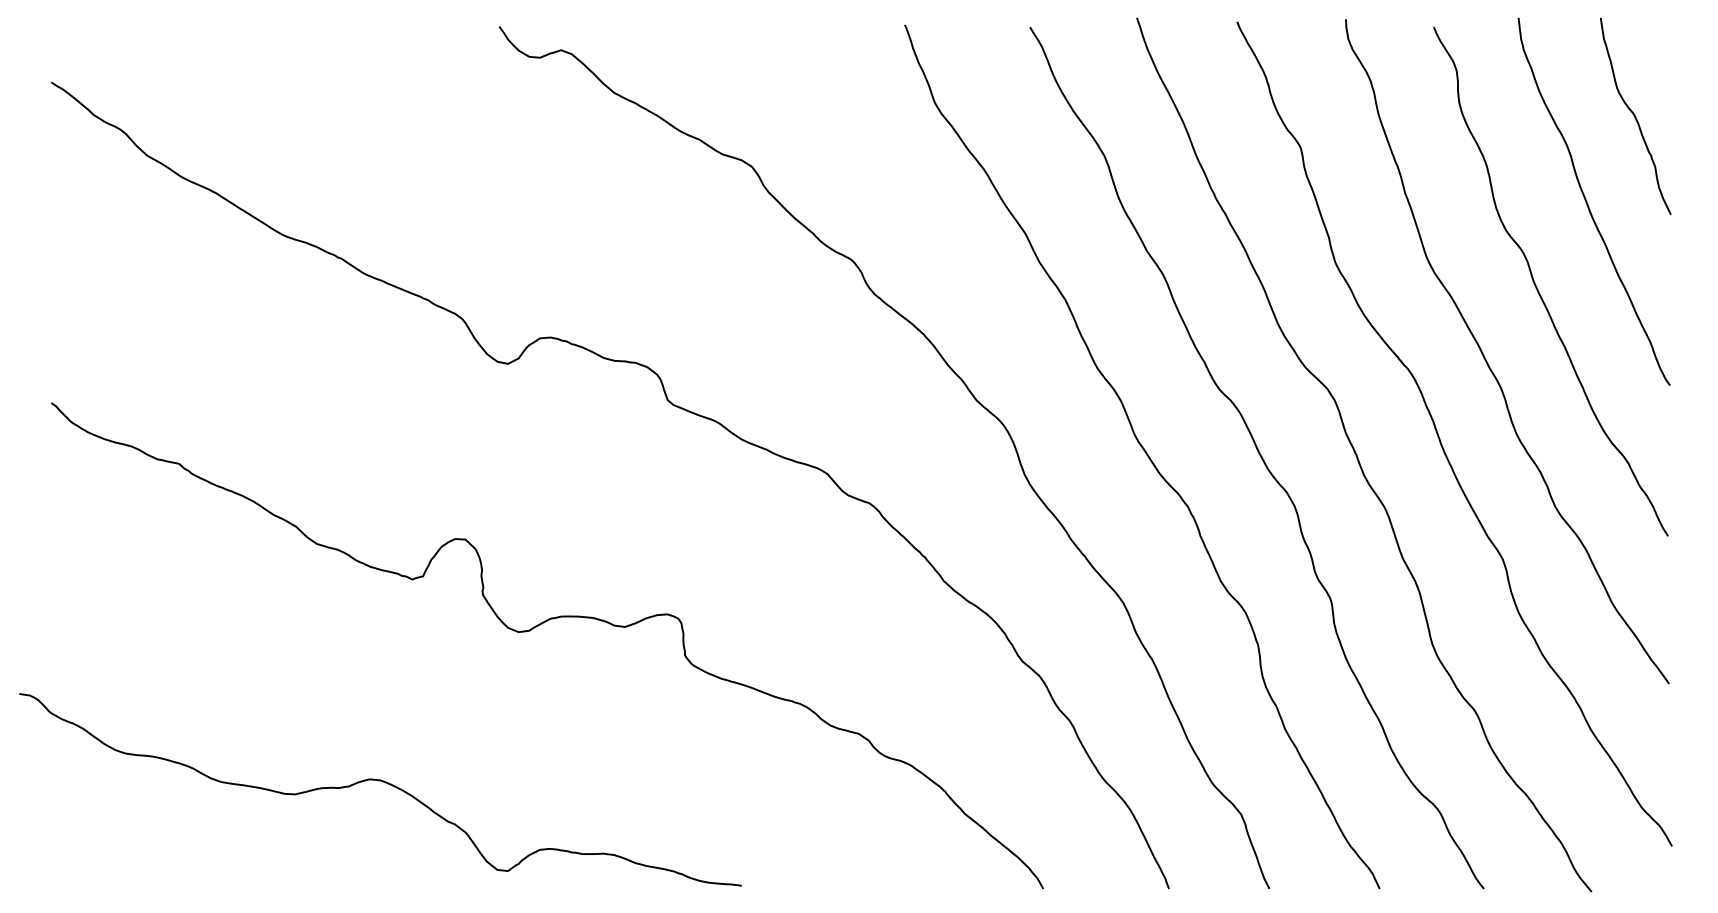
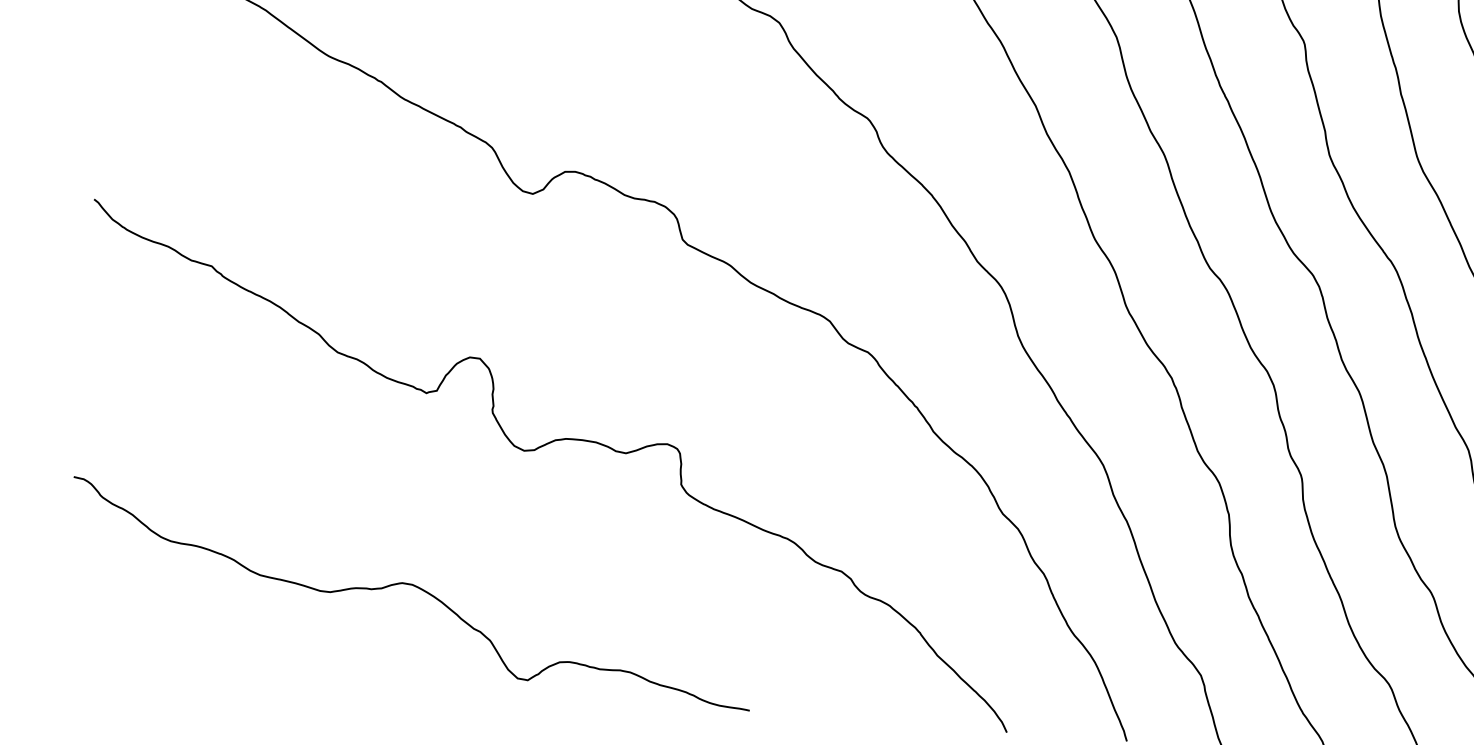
curve: (382, 782) -> (414, 586), moved

